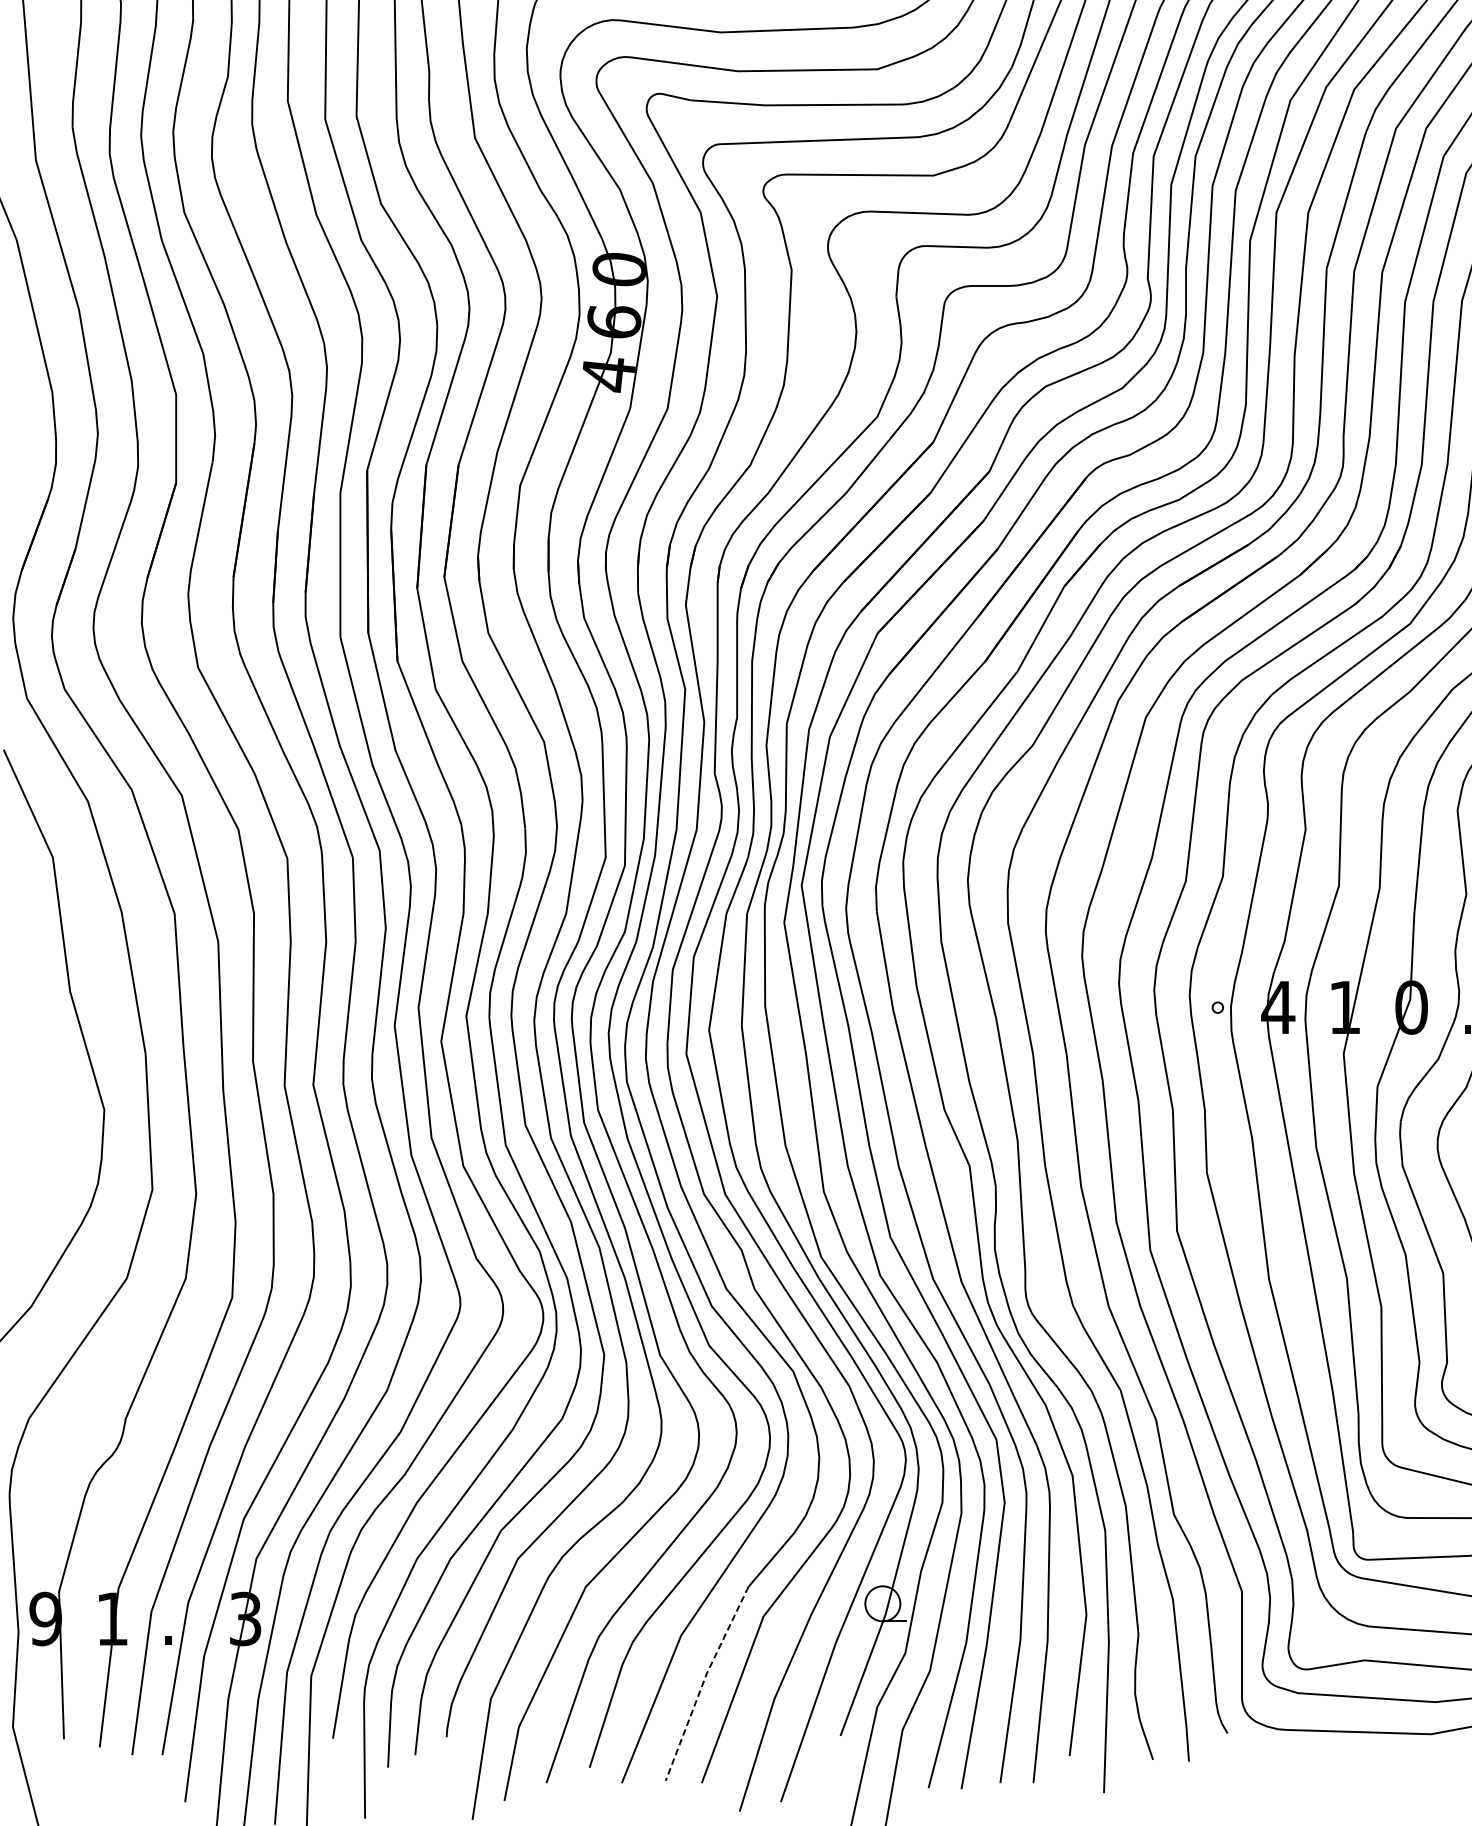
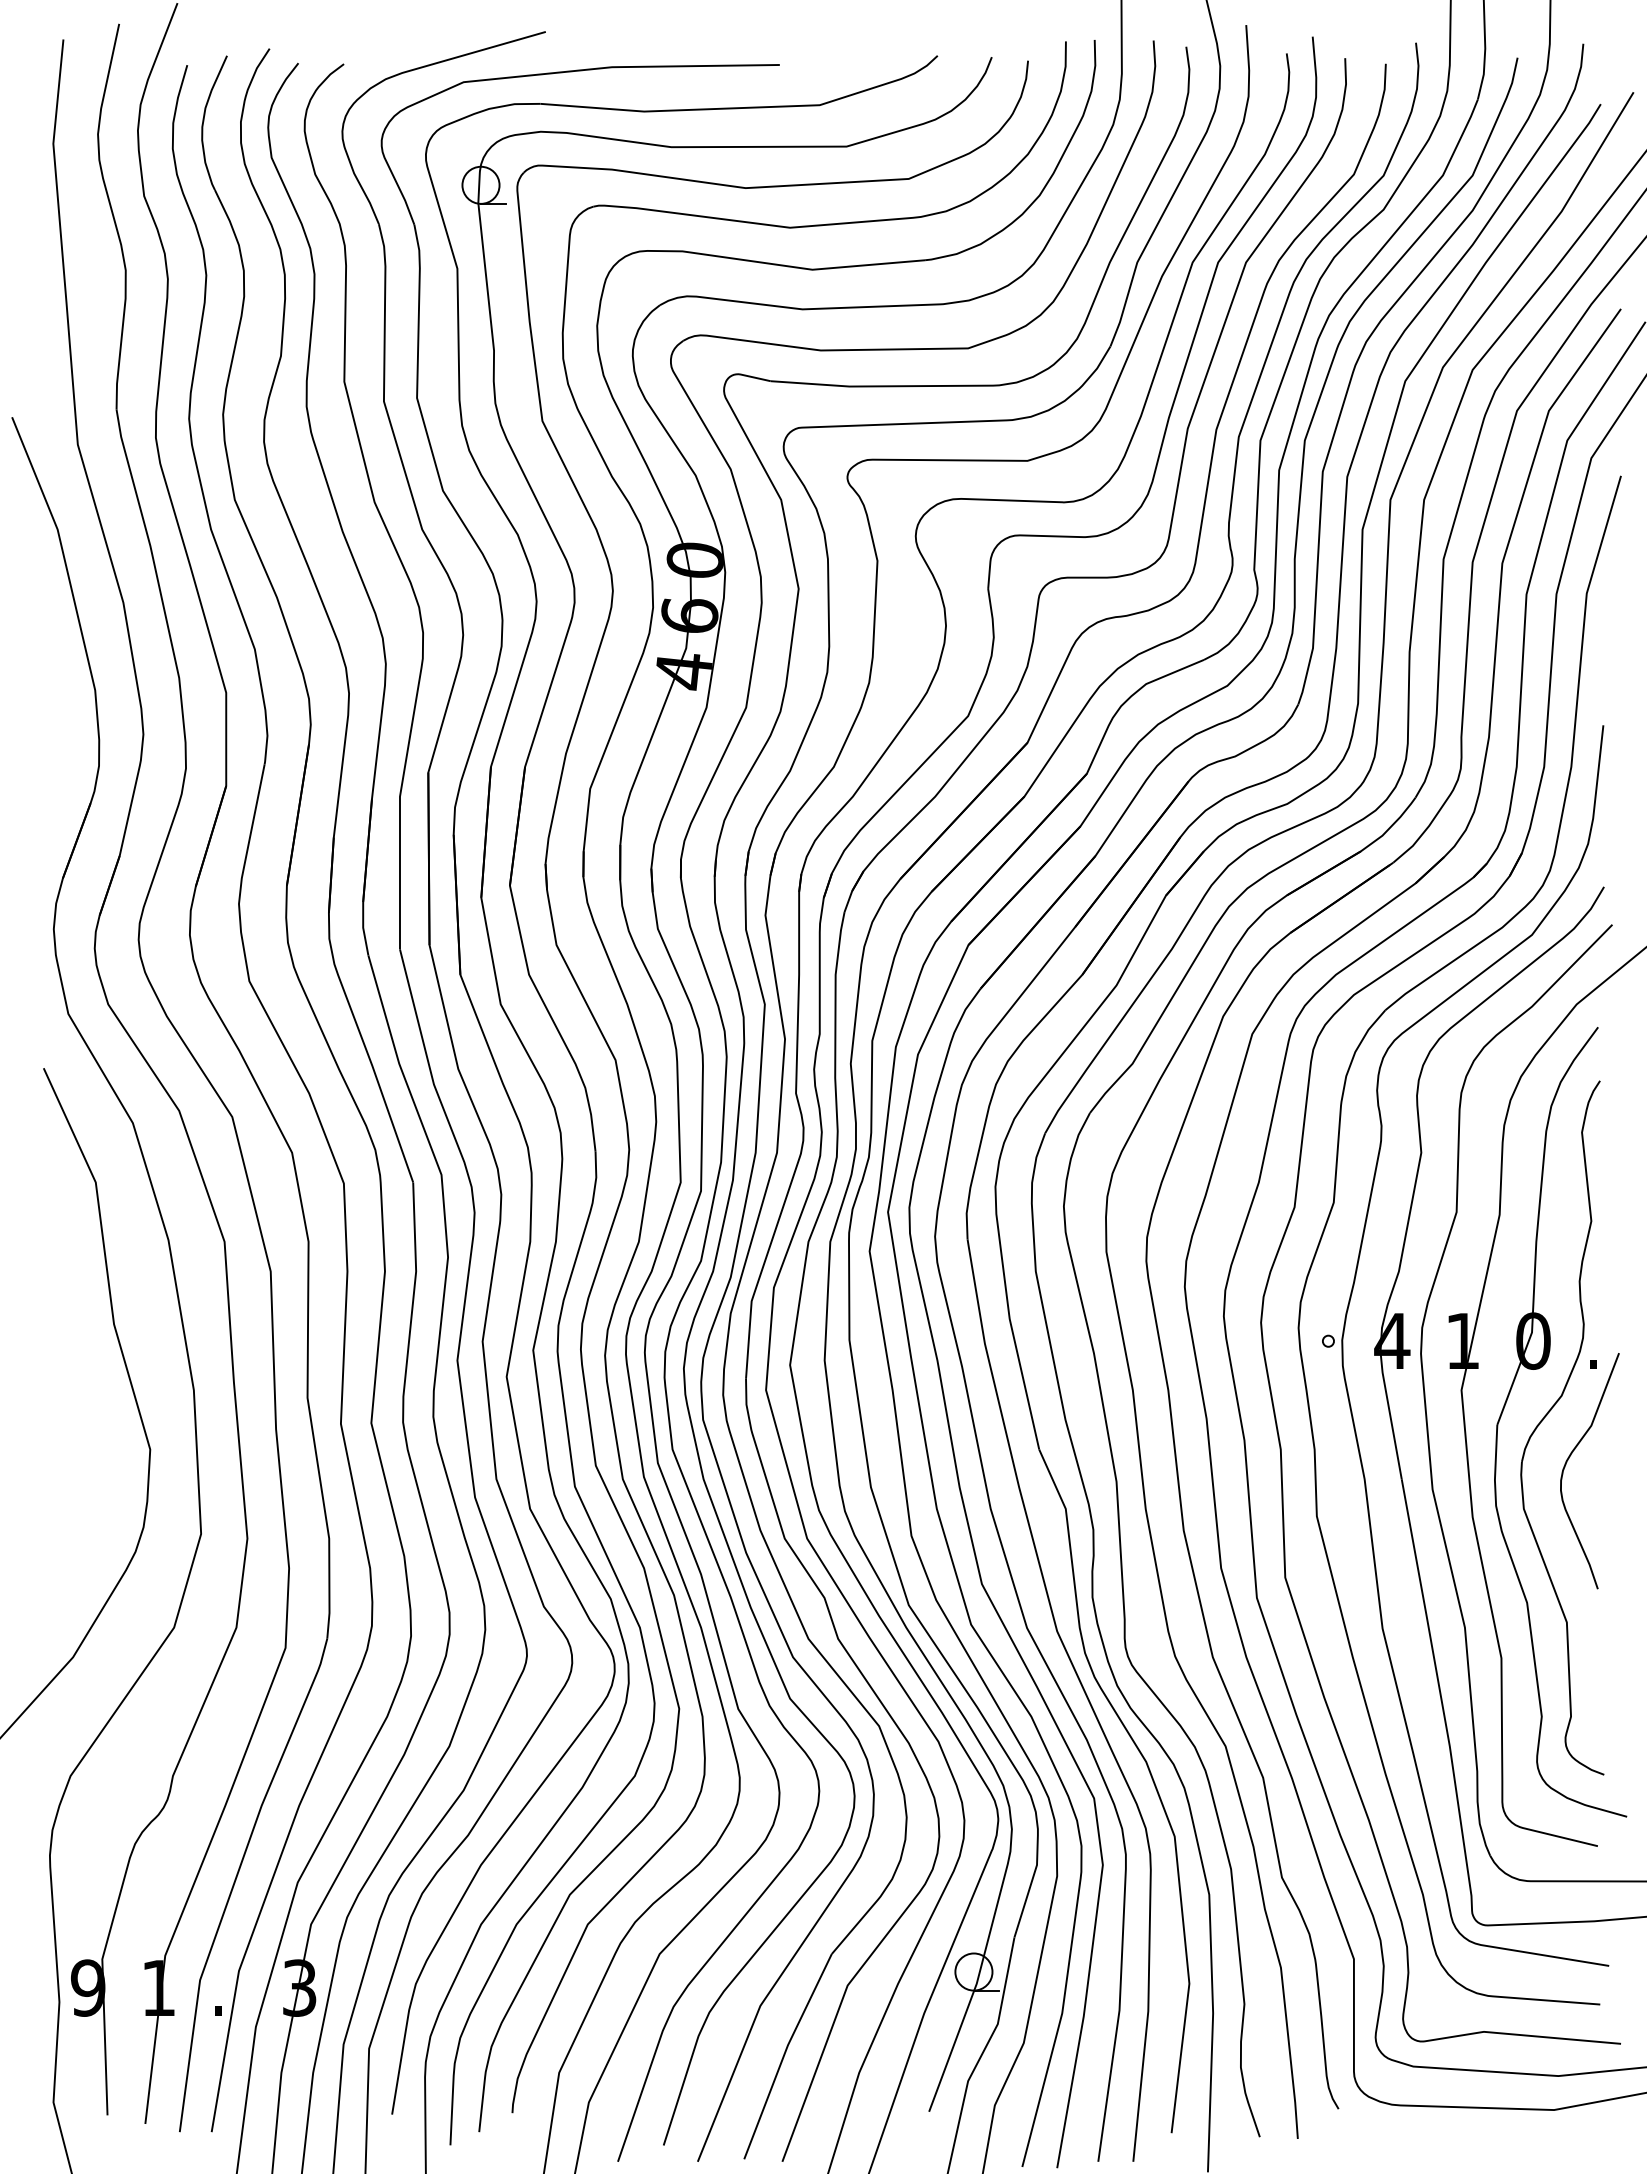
line: (703, 1681) -> (784, 2054), dashed -> solid

